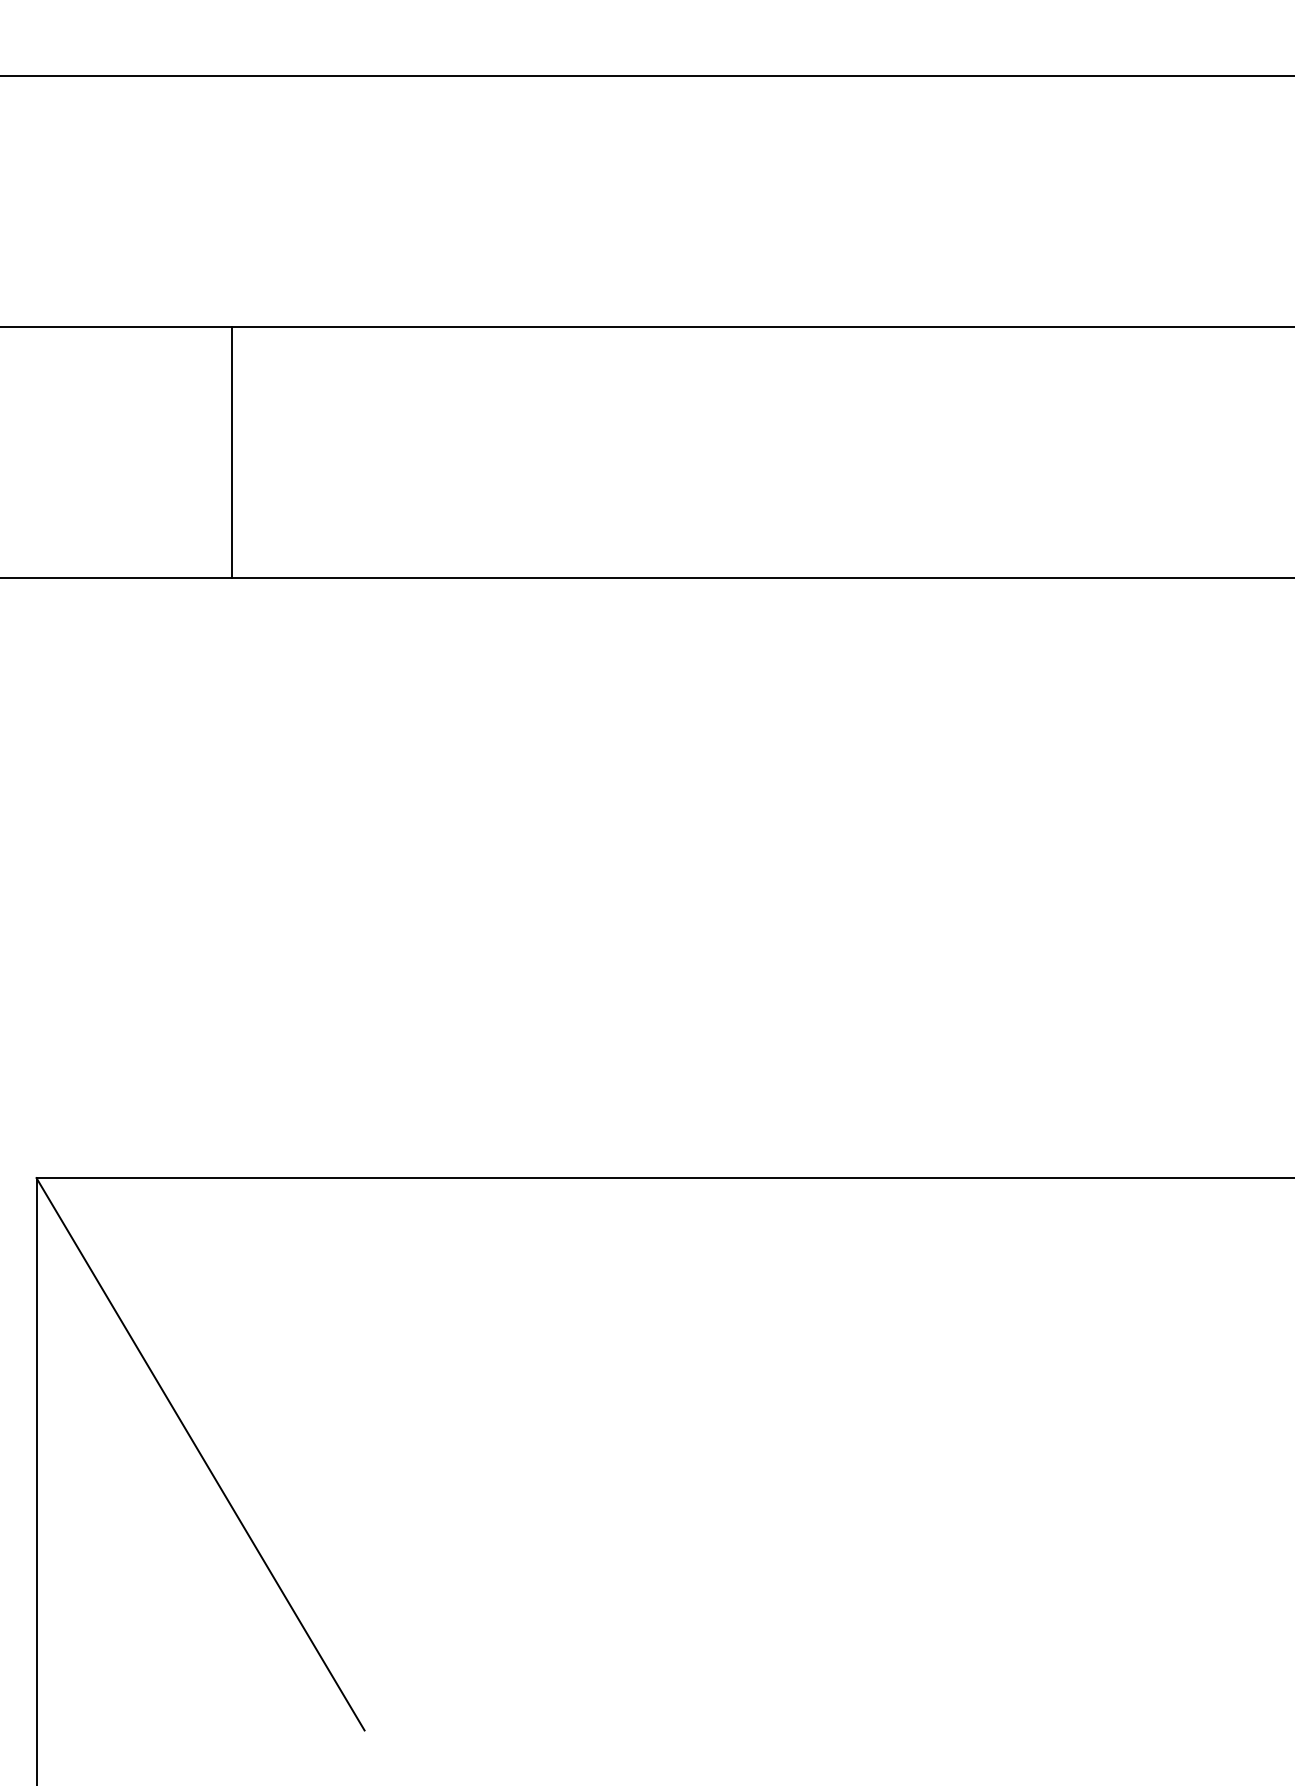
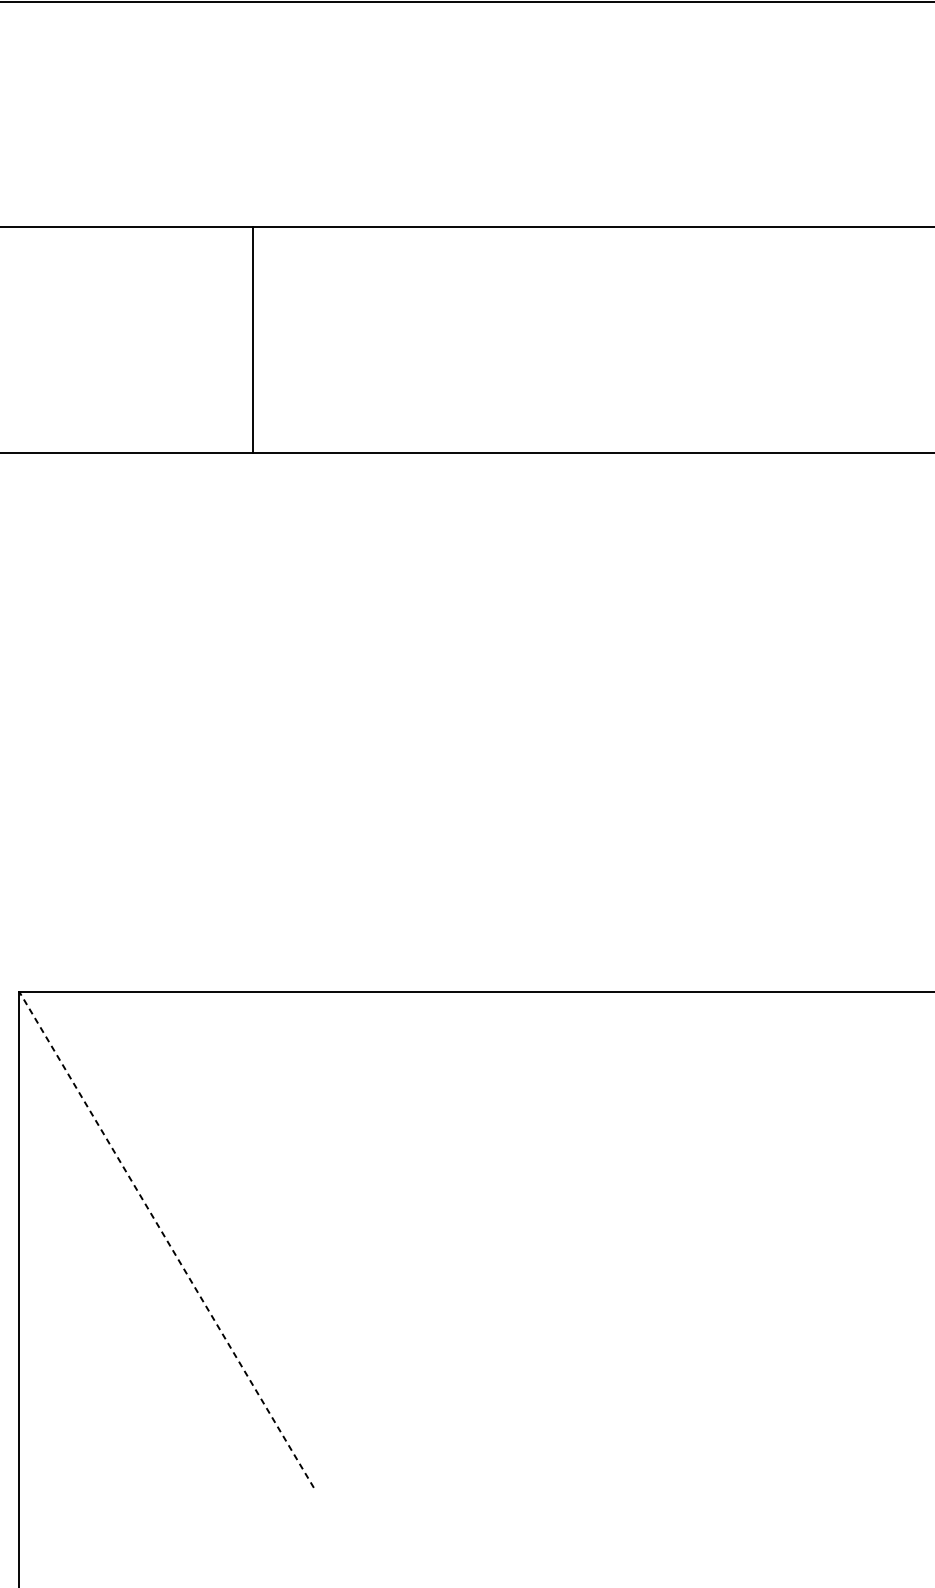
line: (232, 452) -> (252, 339), moved
line: (200, 1453) -> (166, 1238), solid -> dashed

